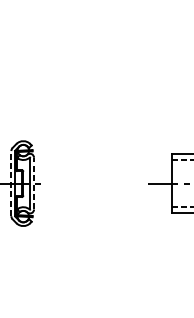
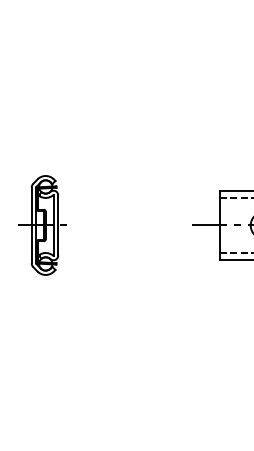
line: (11, 183) -> (31, 225), dashed -> solid
line: (34, 183) -> (58, 225), dashed -> solid

